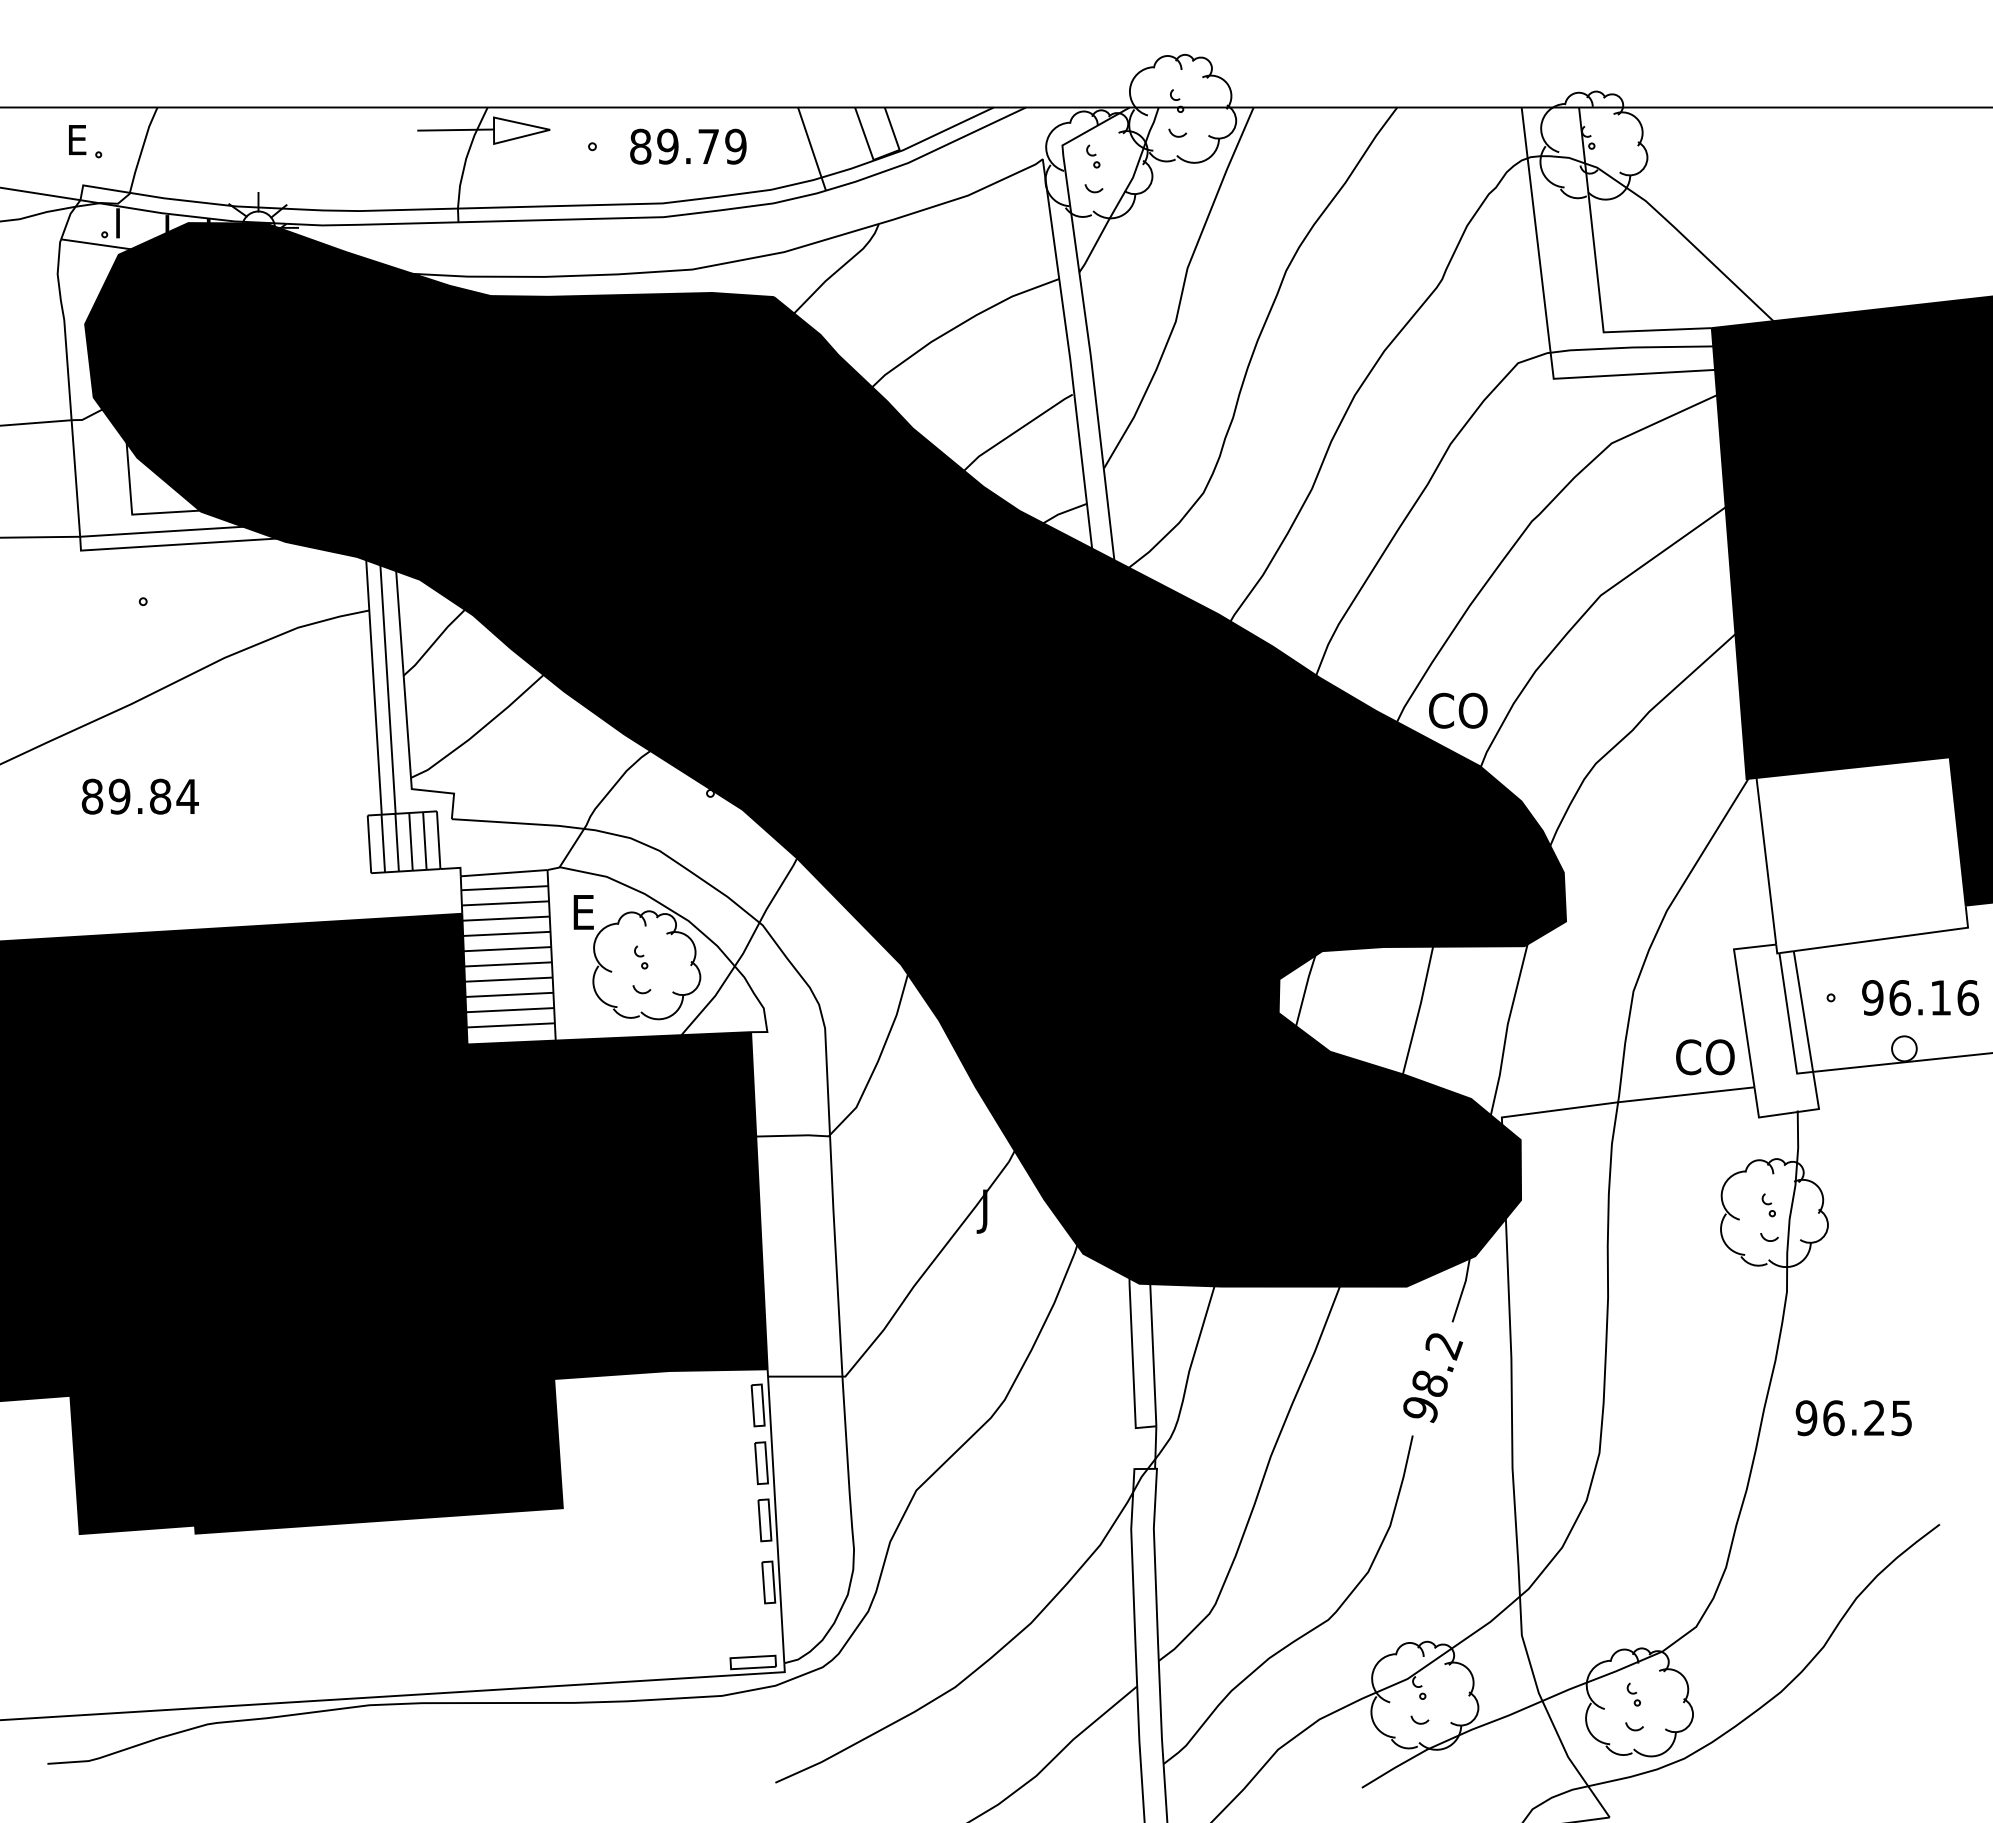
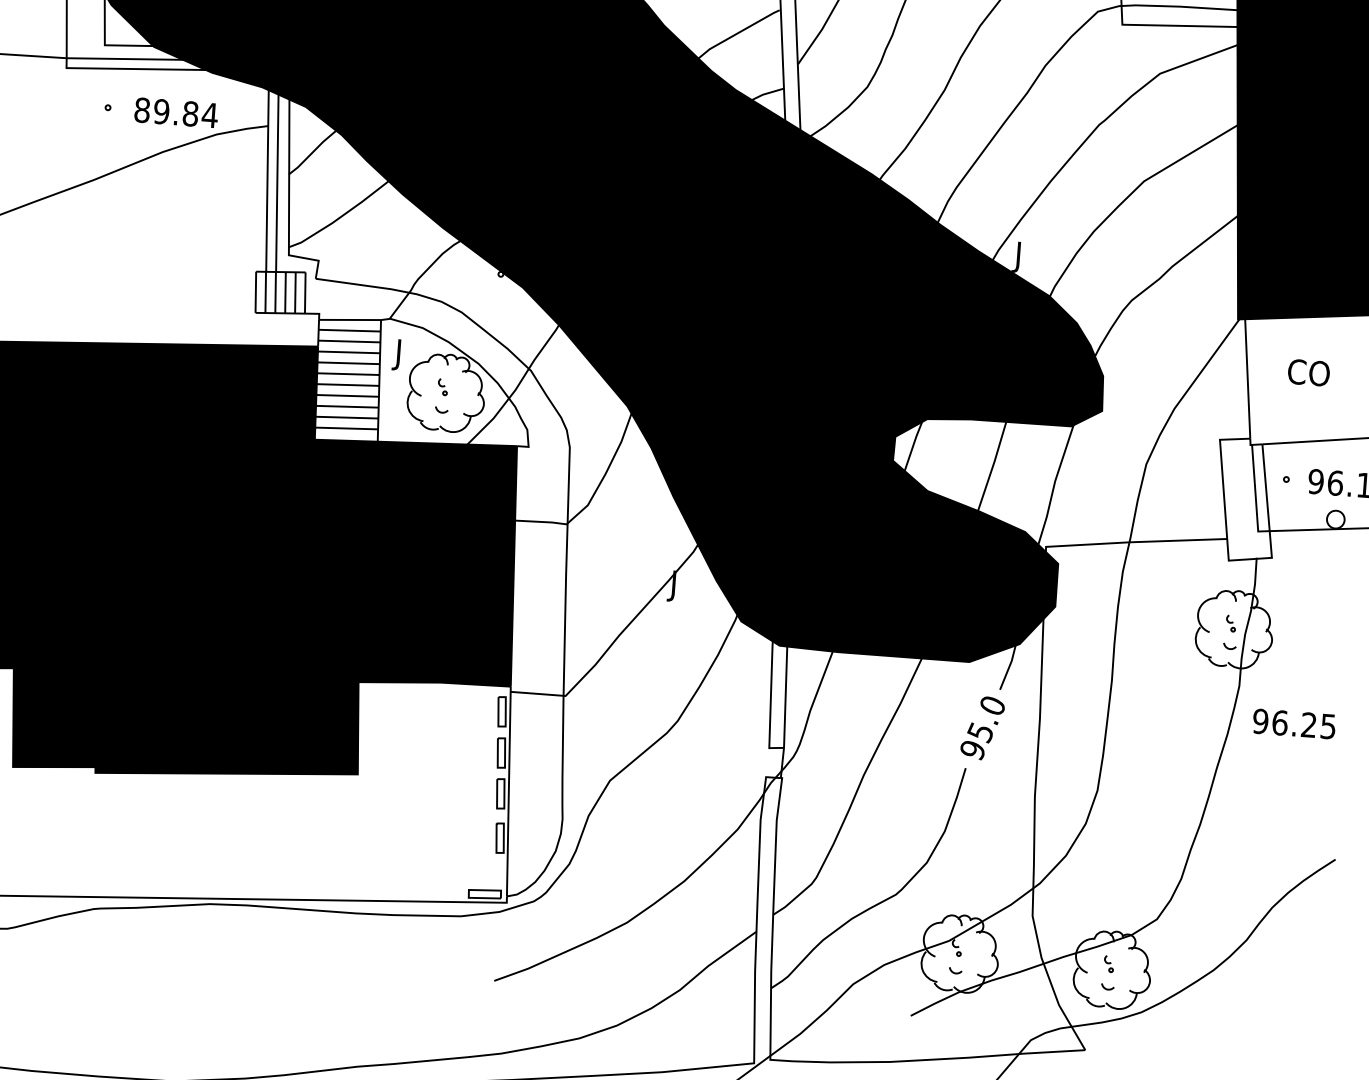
text: (1455, 714) -> (1034, 258), CO -> J
text: (139, 796) -> (175, 112), moved
text: (580, 917) -> (401, 355), E -> J
text: (1705, 1057) -> (1309, 373), moved
text: (1437, 1365) -> (987, 719), 98.2 -> 95.0
text: (1853, 1418) -> (1294, 724), moved

